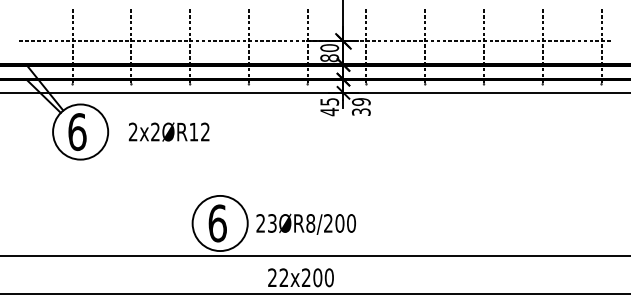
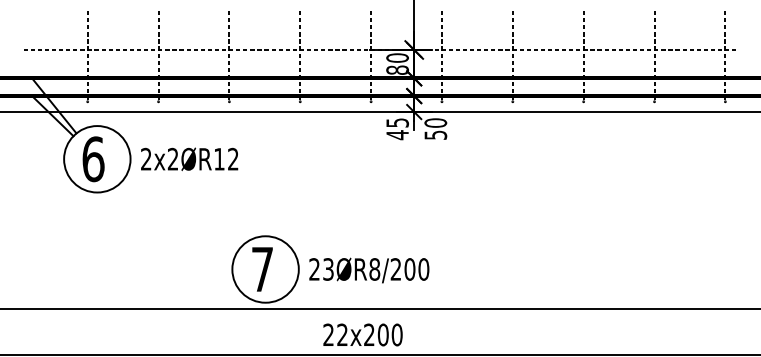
text: (360, 106) -> (434, 128), 39 -> 50
text: (168, 131) -> (188, 158), moved
text: (217, 223) -> (262, 269), 6 -> 7

